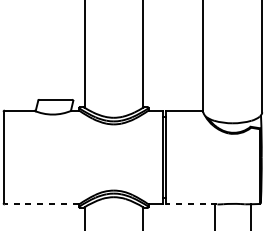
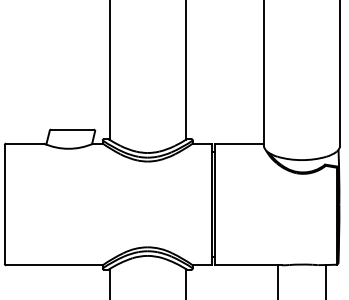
line: (41, 204) -> (54, 265), dashed -> solid
line: (191, 204) -> (248, 265), dashed -> solid

